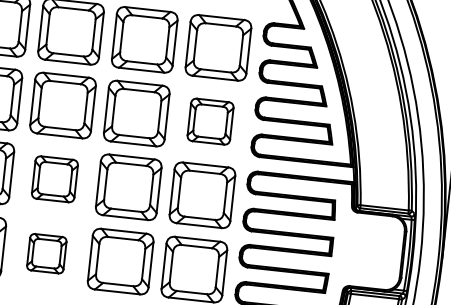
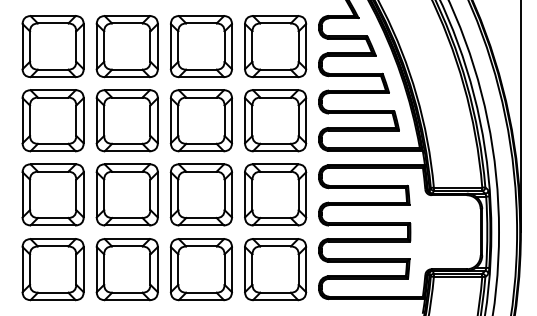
part: (210, 121) -> (275, 120), size x1.43
part: (54, 178) -> (126, 194), size x1.43
part: (46, 253) -> (126, 269), size x1.67

